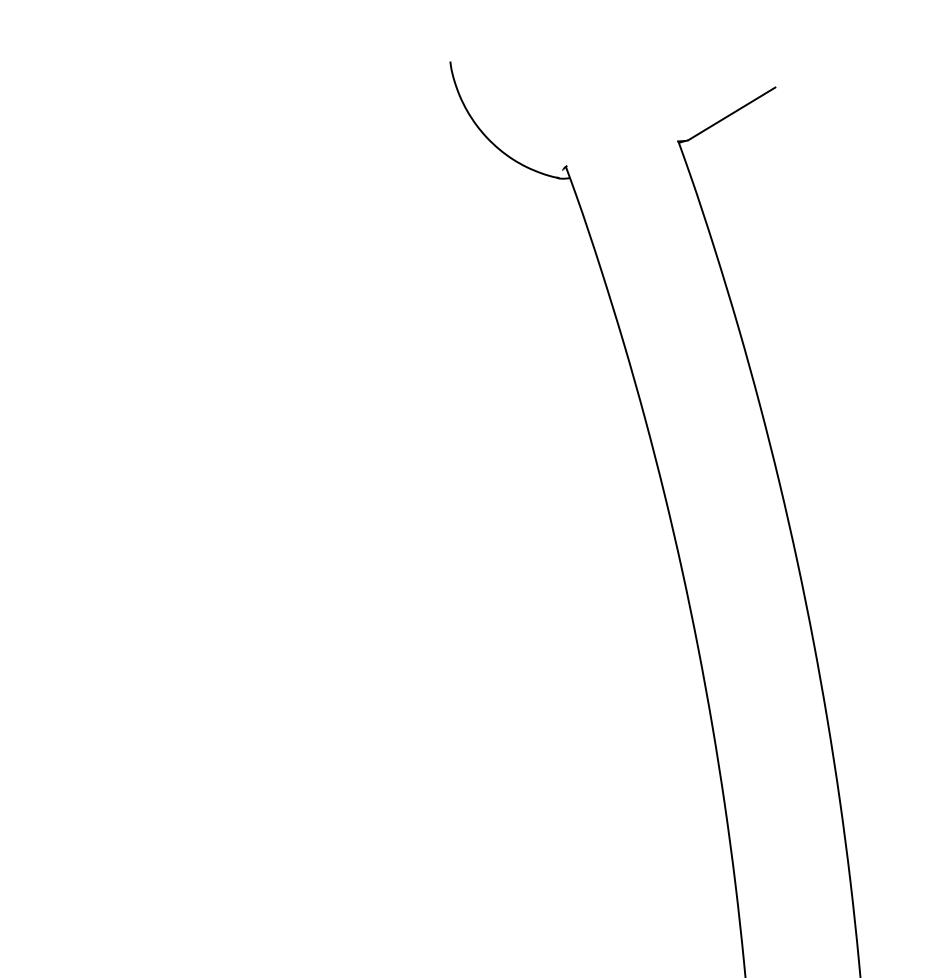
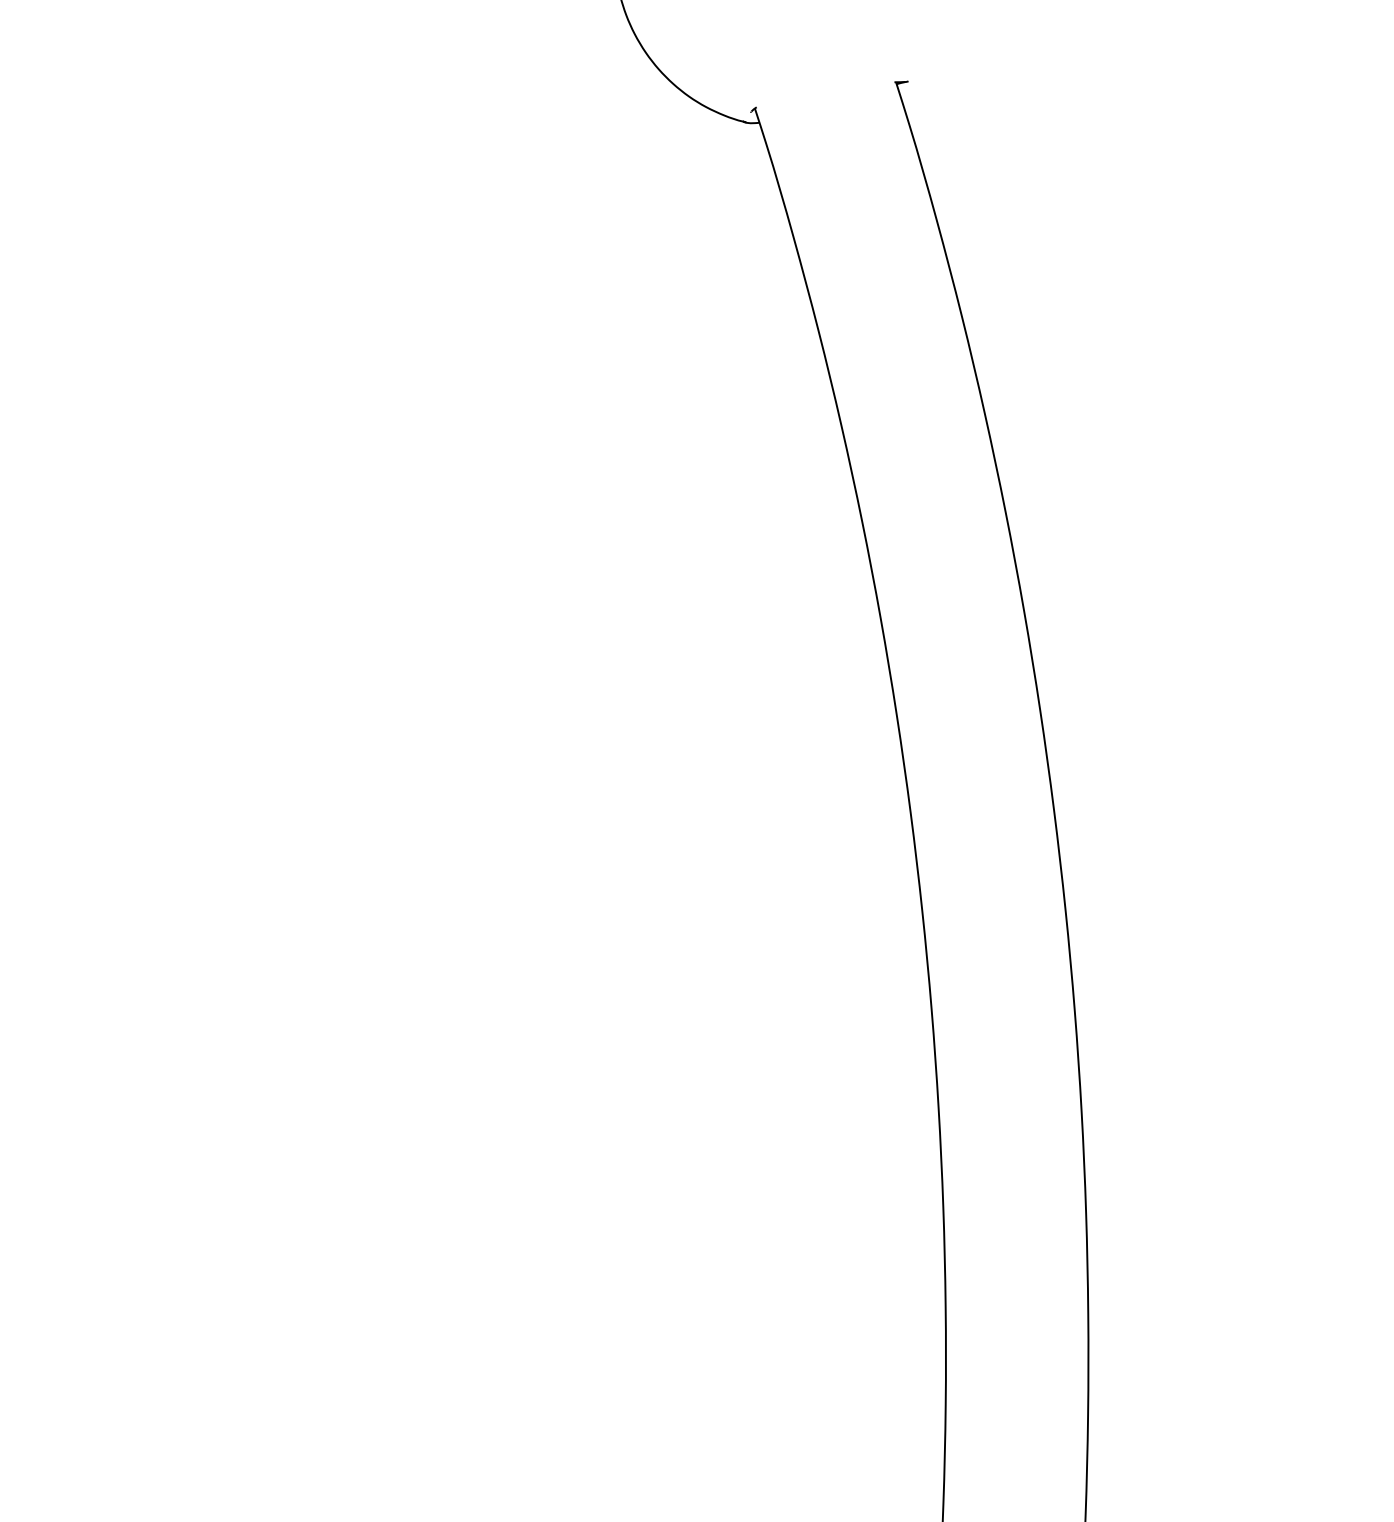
line: (731, 113) -> (963, 50), removed

